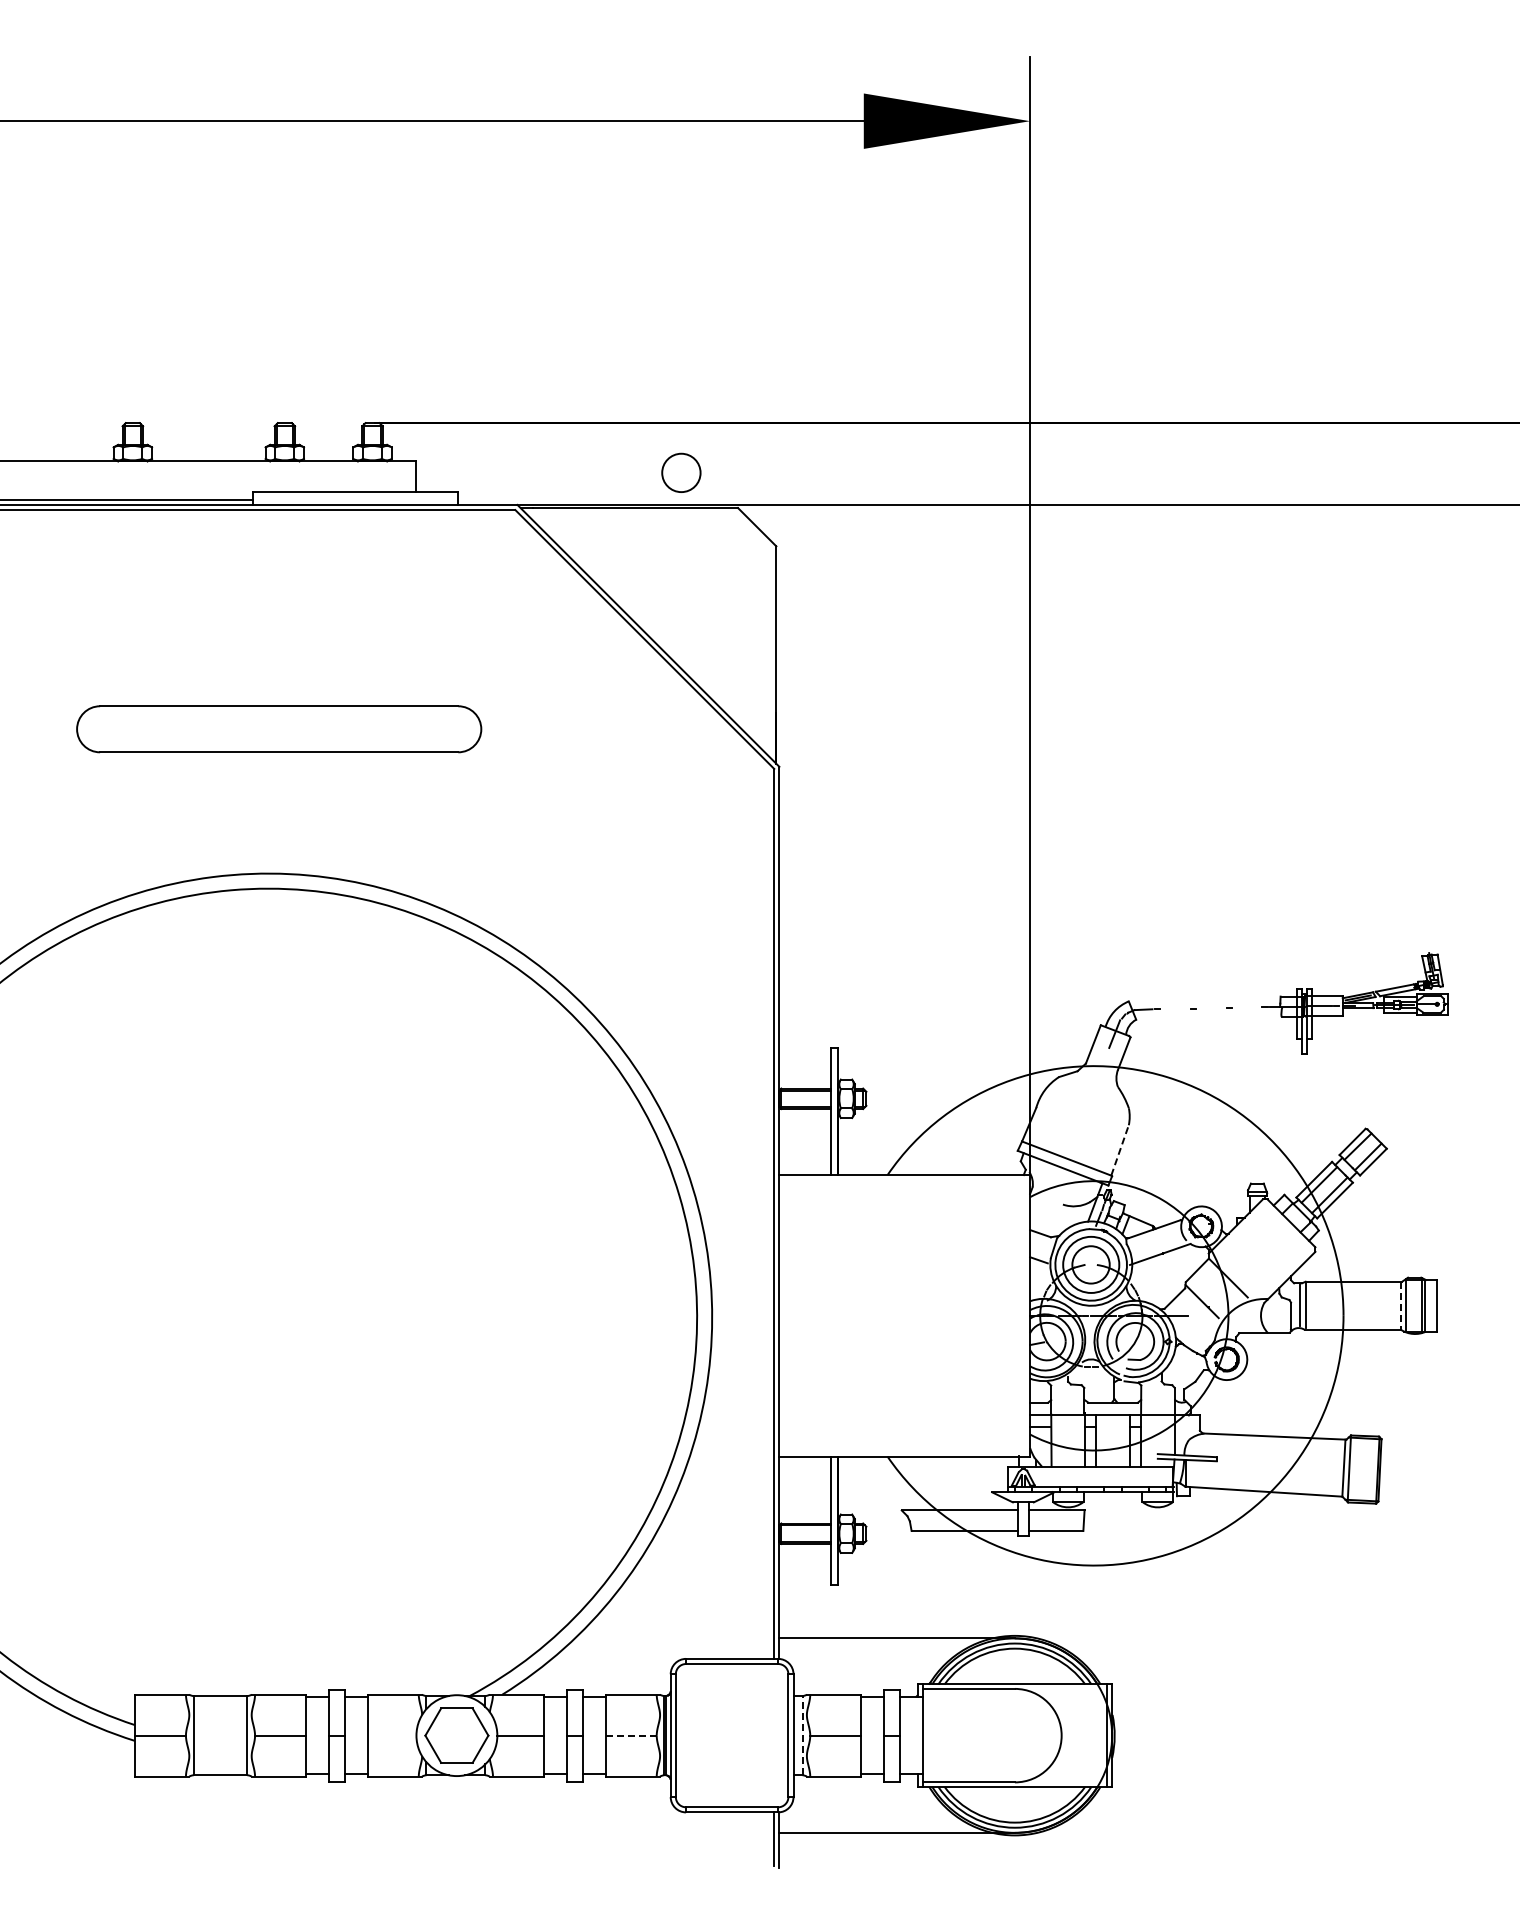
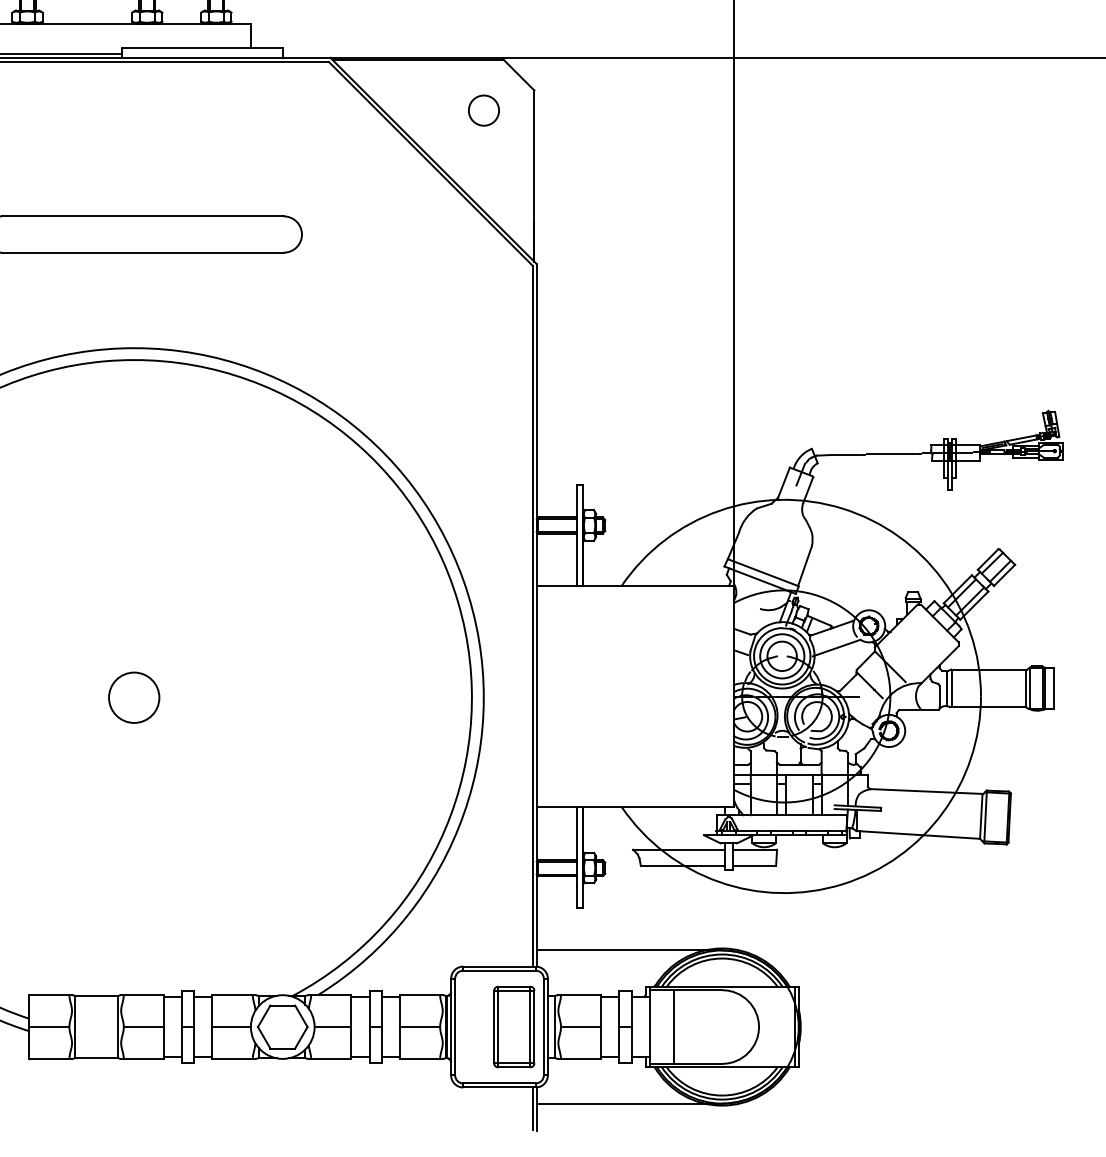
circle: (681, 472) -> (484, 110), moved
line: (1246, 1007) -> (904, 453), added
line: (1175, 1008) -> (848, 454), added
line: (1210, 1008) -> (876, 454), added
line: (1120, 1150) -> (805, 566), dashed -> solid
line: (1400, 1306) -> (1025, 689), dashed -> solid
circle: (268, 1317) -> (134, 697), added
line: (391, 1735) -> (231, 1026), added
line: (631, 1735) -> (420, 1026), dashed -> solid
part: (750, 1735) -> (513, 1026), added
line: (802, 1735) -> (554, 1026), dashed -> solid
line: (953, 1735) -> (673, 1026), added

